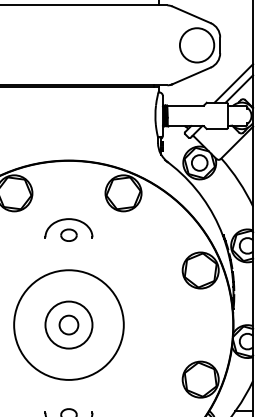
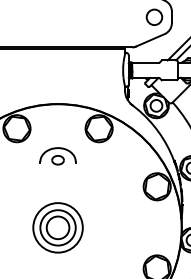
circle: (196, 45) -> (154, 17), size x0.6
circle: (68, 324) -> (57, 227), size x0.6
circle: (68, 324) -> (57, 227), size x1.6

